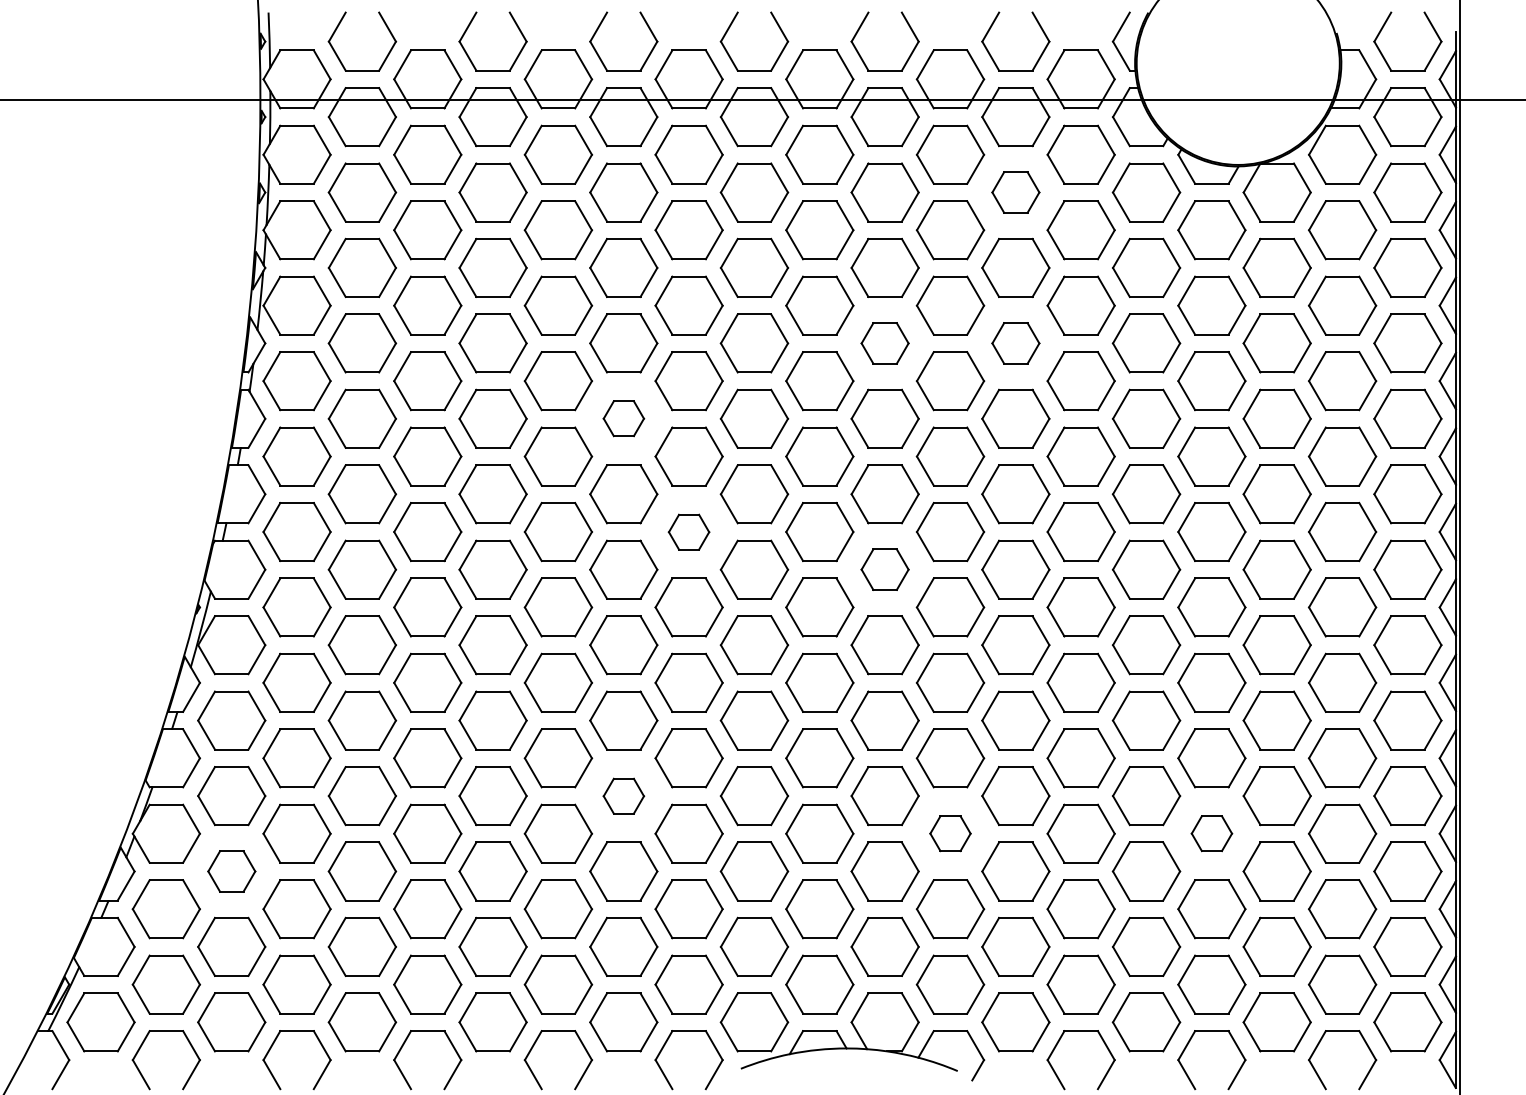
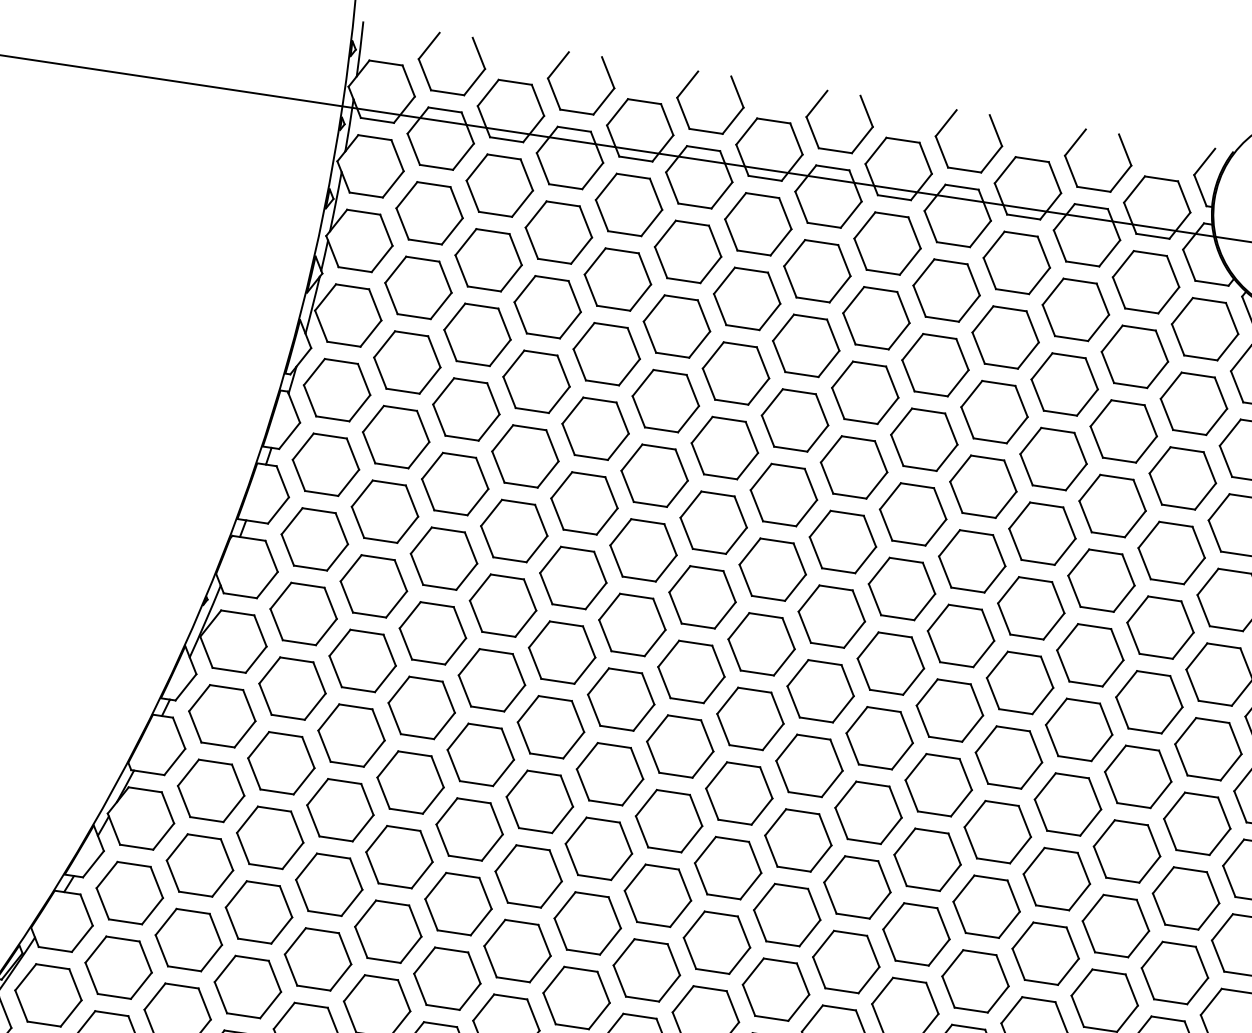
part: (1015, 192) -> (1075, 309), size x1.43
part: (884, 343) -> (923, 439), size x1.43
part: (1015, 343) -> (1053, 459), size x1.43
part: (623, 418) -> (654, 475), size x1.67
part: (688, 532) -> (701, 597), size x1.67
part: (884, 569) -> (890, 663), size x1.43
part: (623, 796) -> (598, 849), size x1.67
part: (950, 833) -> (916, 934), size x1.67
part: (1211, 833) -> (1174, 972), size x1.67
part: (231, 871) -> (199, 865), size x1.43

